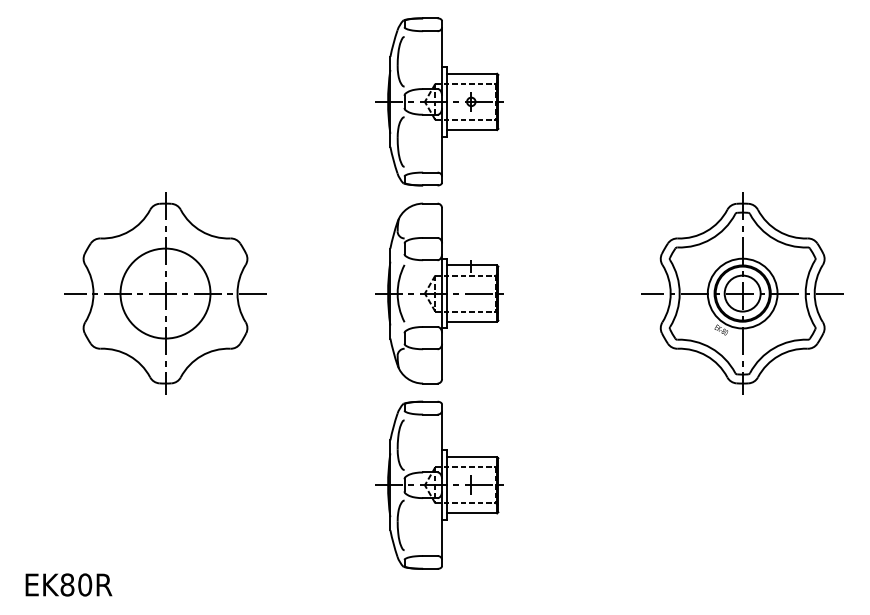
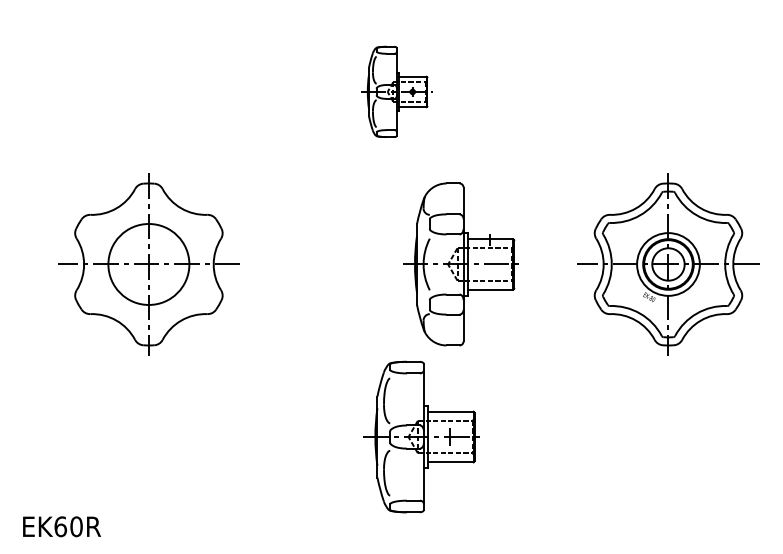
part: (439, 101) -> (395, 91), size x0.6
part: (439, 293) -> (461, 264), moved
part: (439, 484) -> (421, 436), moved
text: (67, 584) -> (60, 526), EK80R -> EK60R

